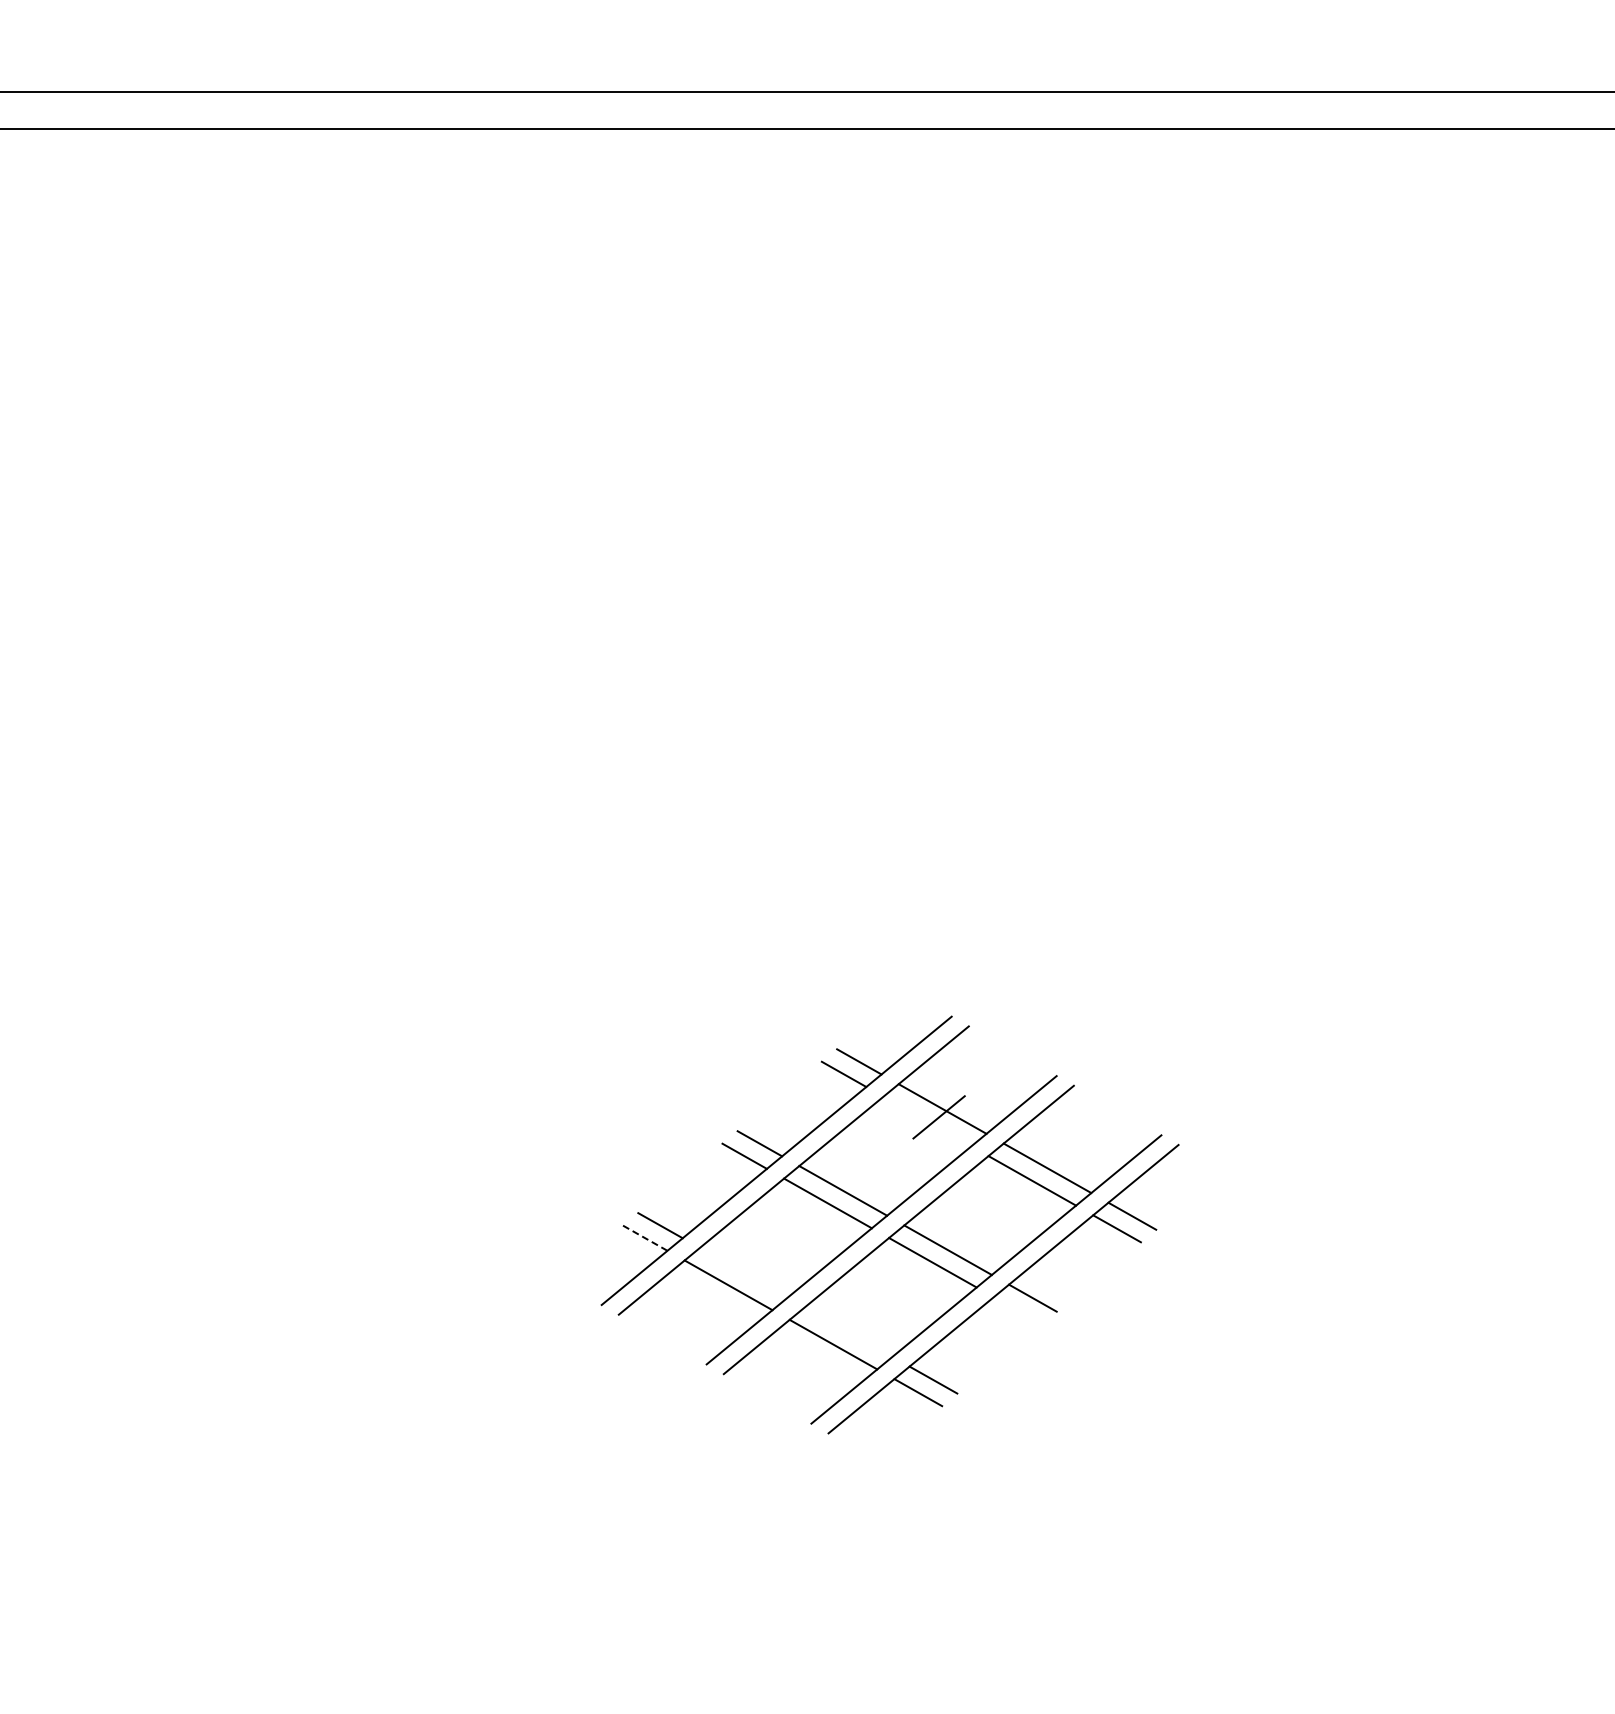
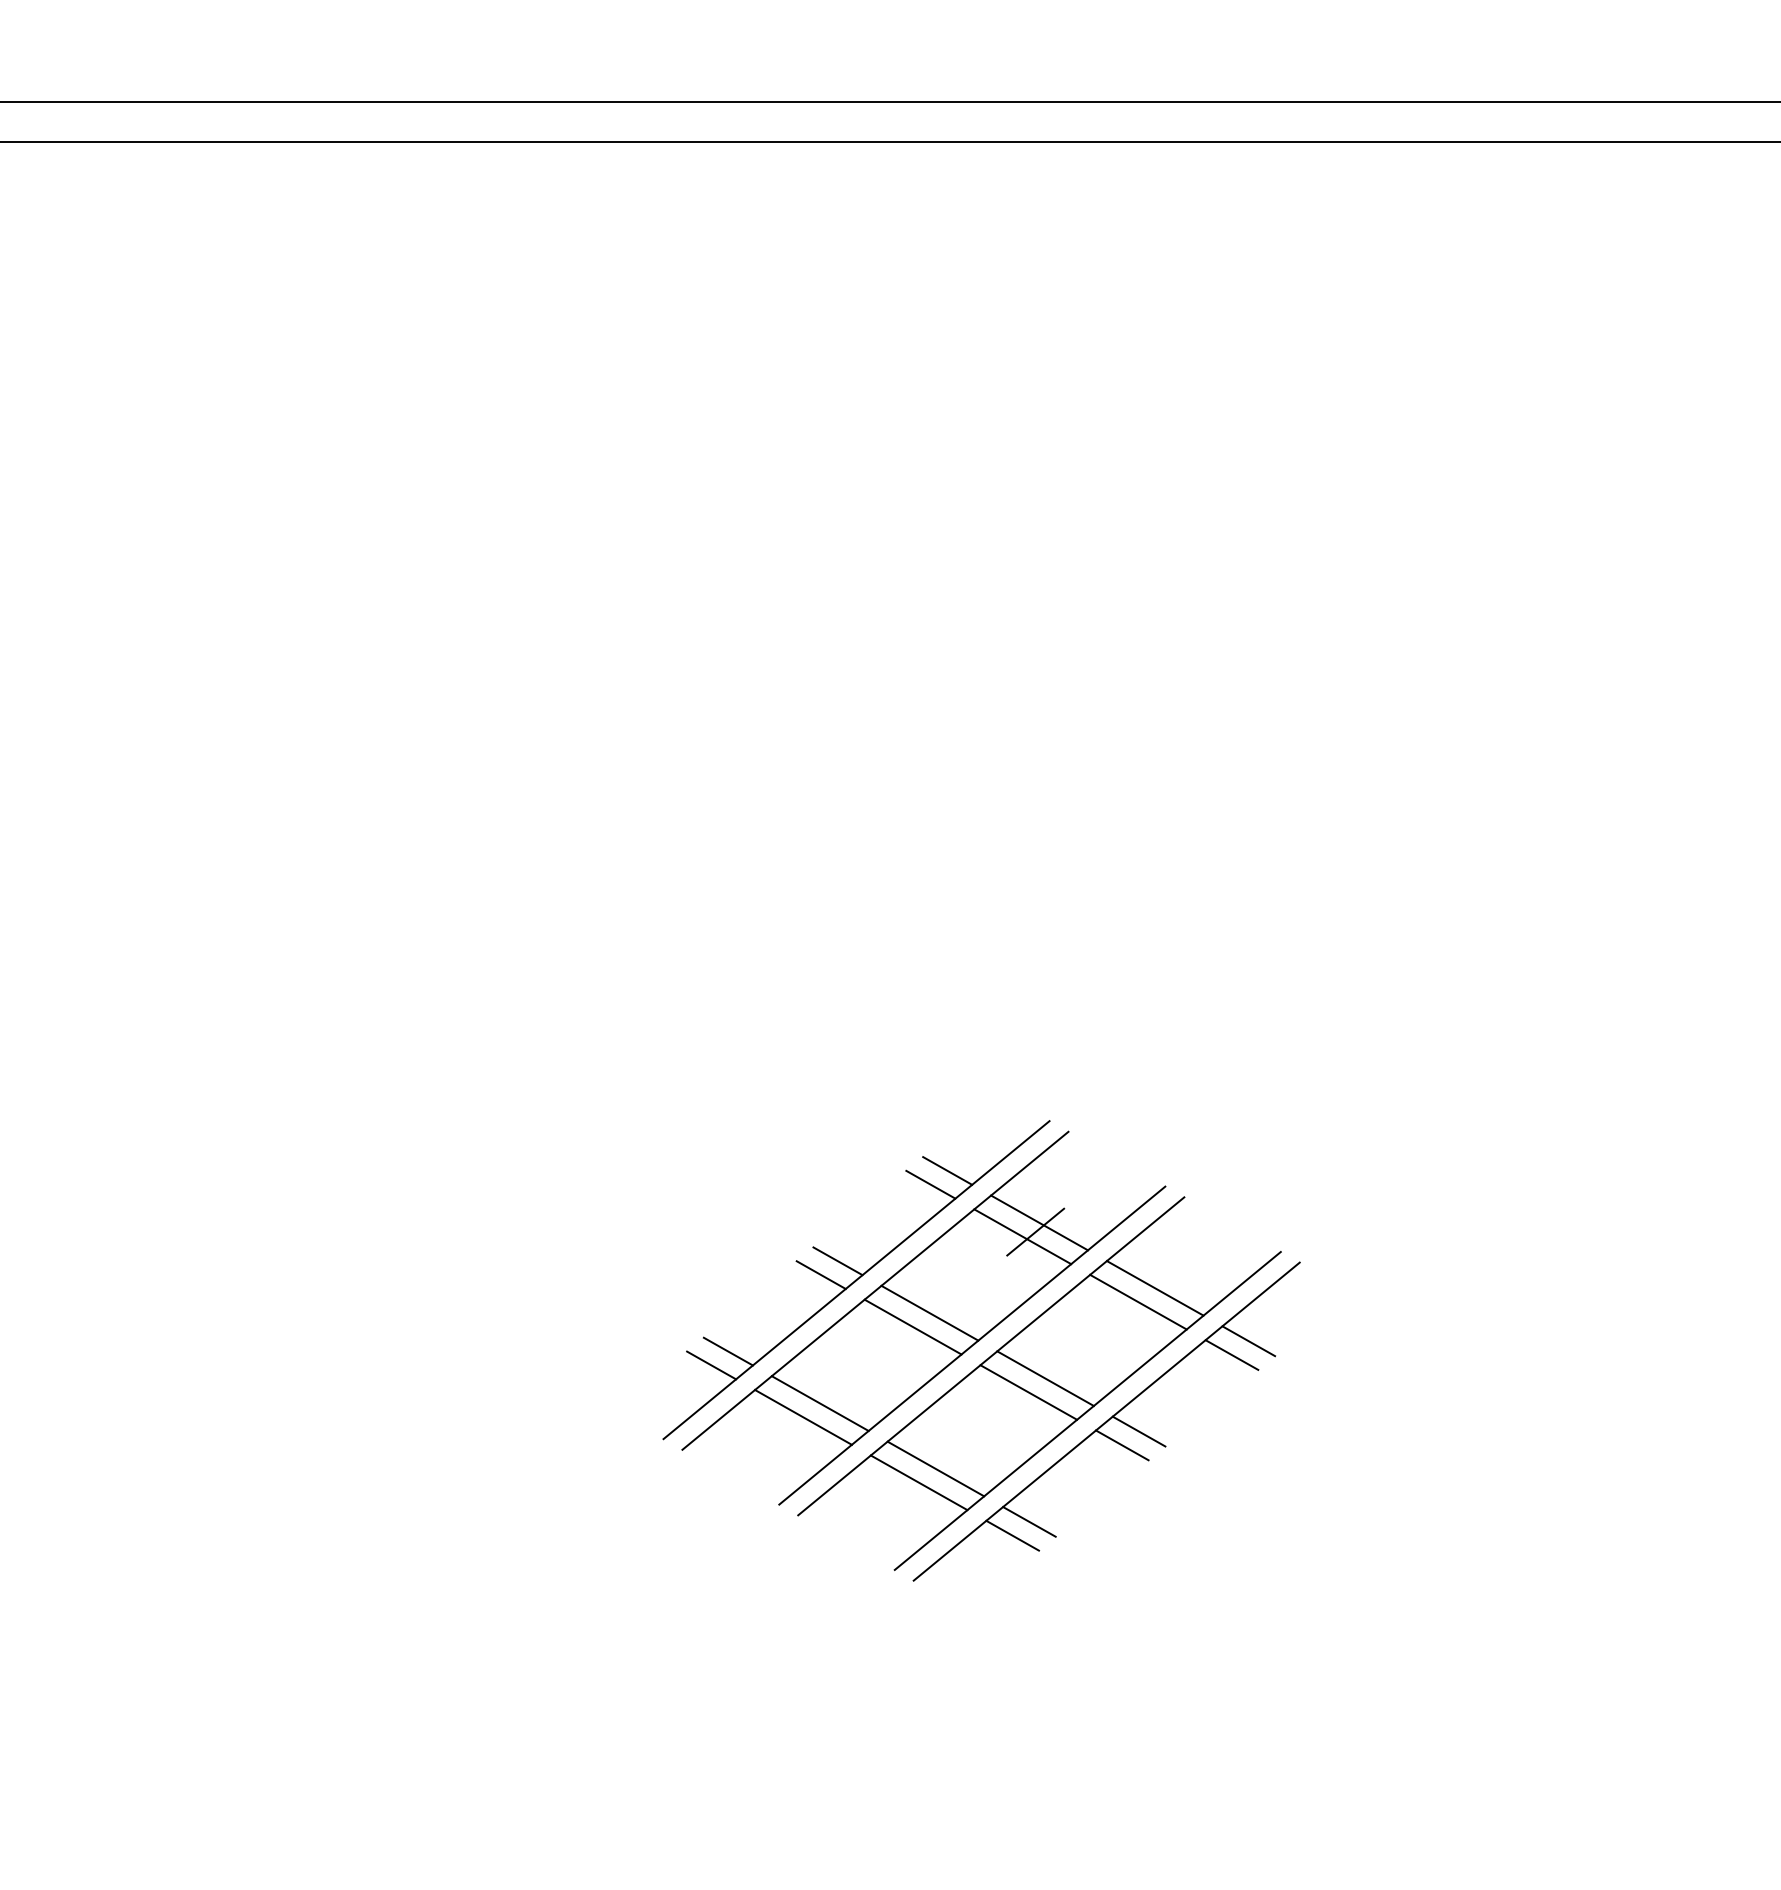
line: (927, 1121) -> (1022, 1236), added
line: (645, 1238) -> (711, 1365), dashed -> solid
line: (743, 1272) -> (819, 1403), added
line: (1017, 1310) -> (1122, 1445), added
line: (848, 1331) -> (935, 1468), added

